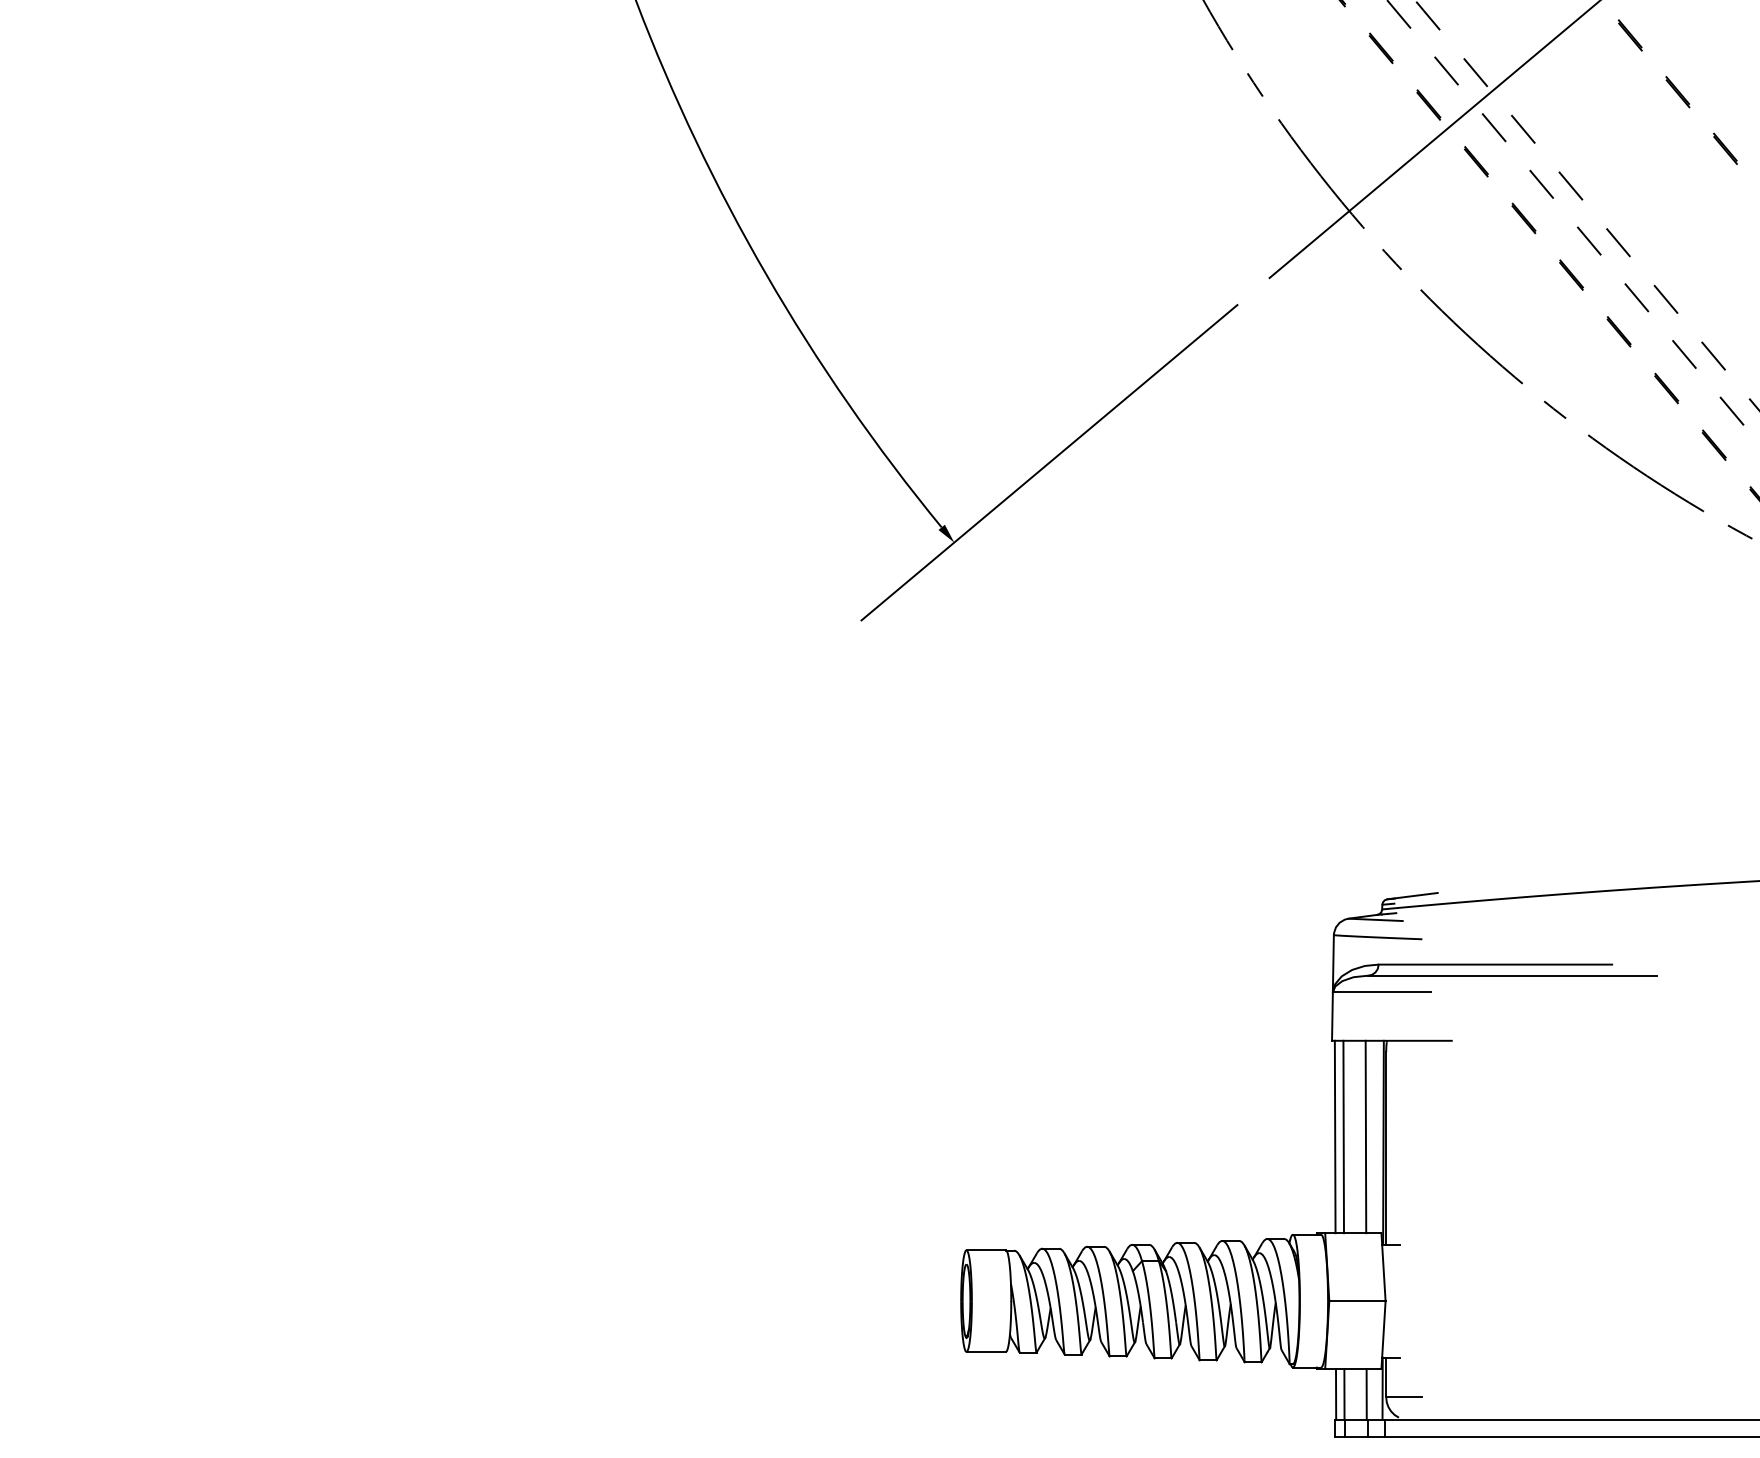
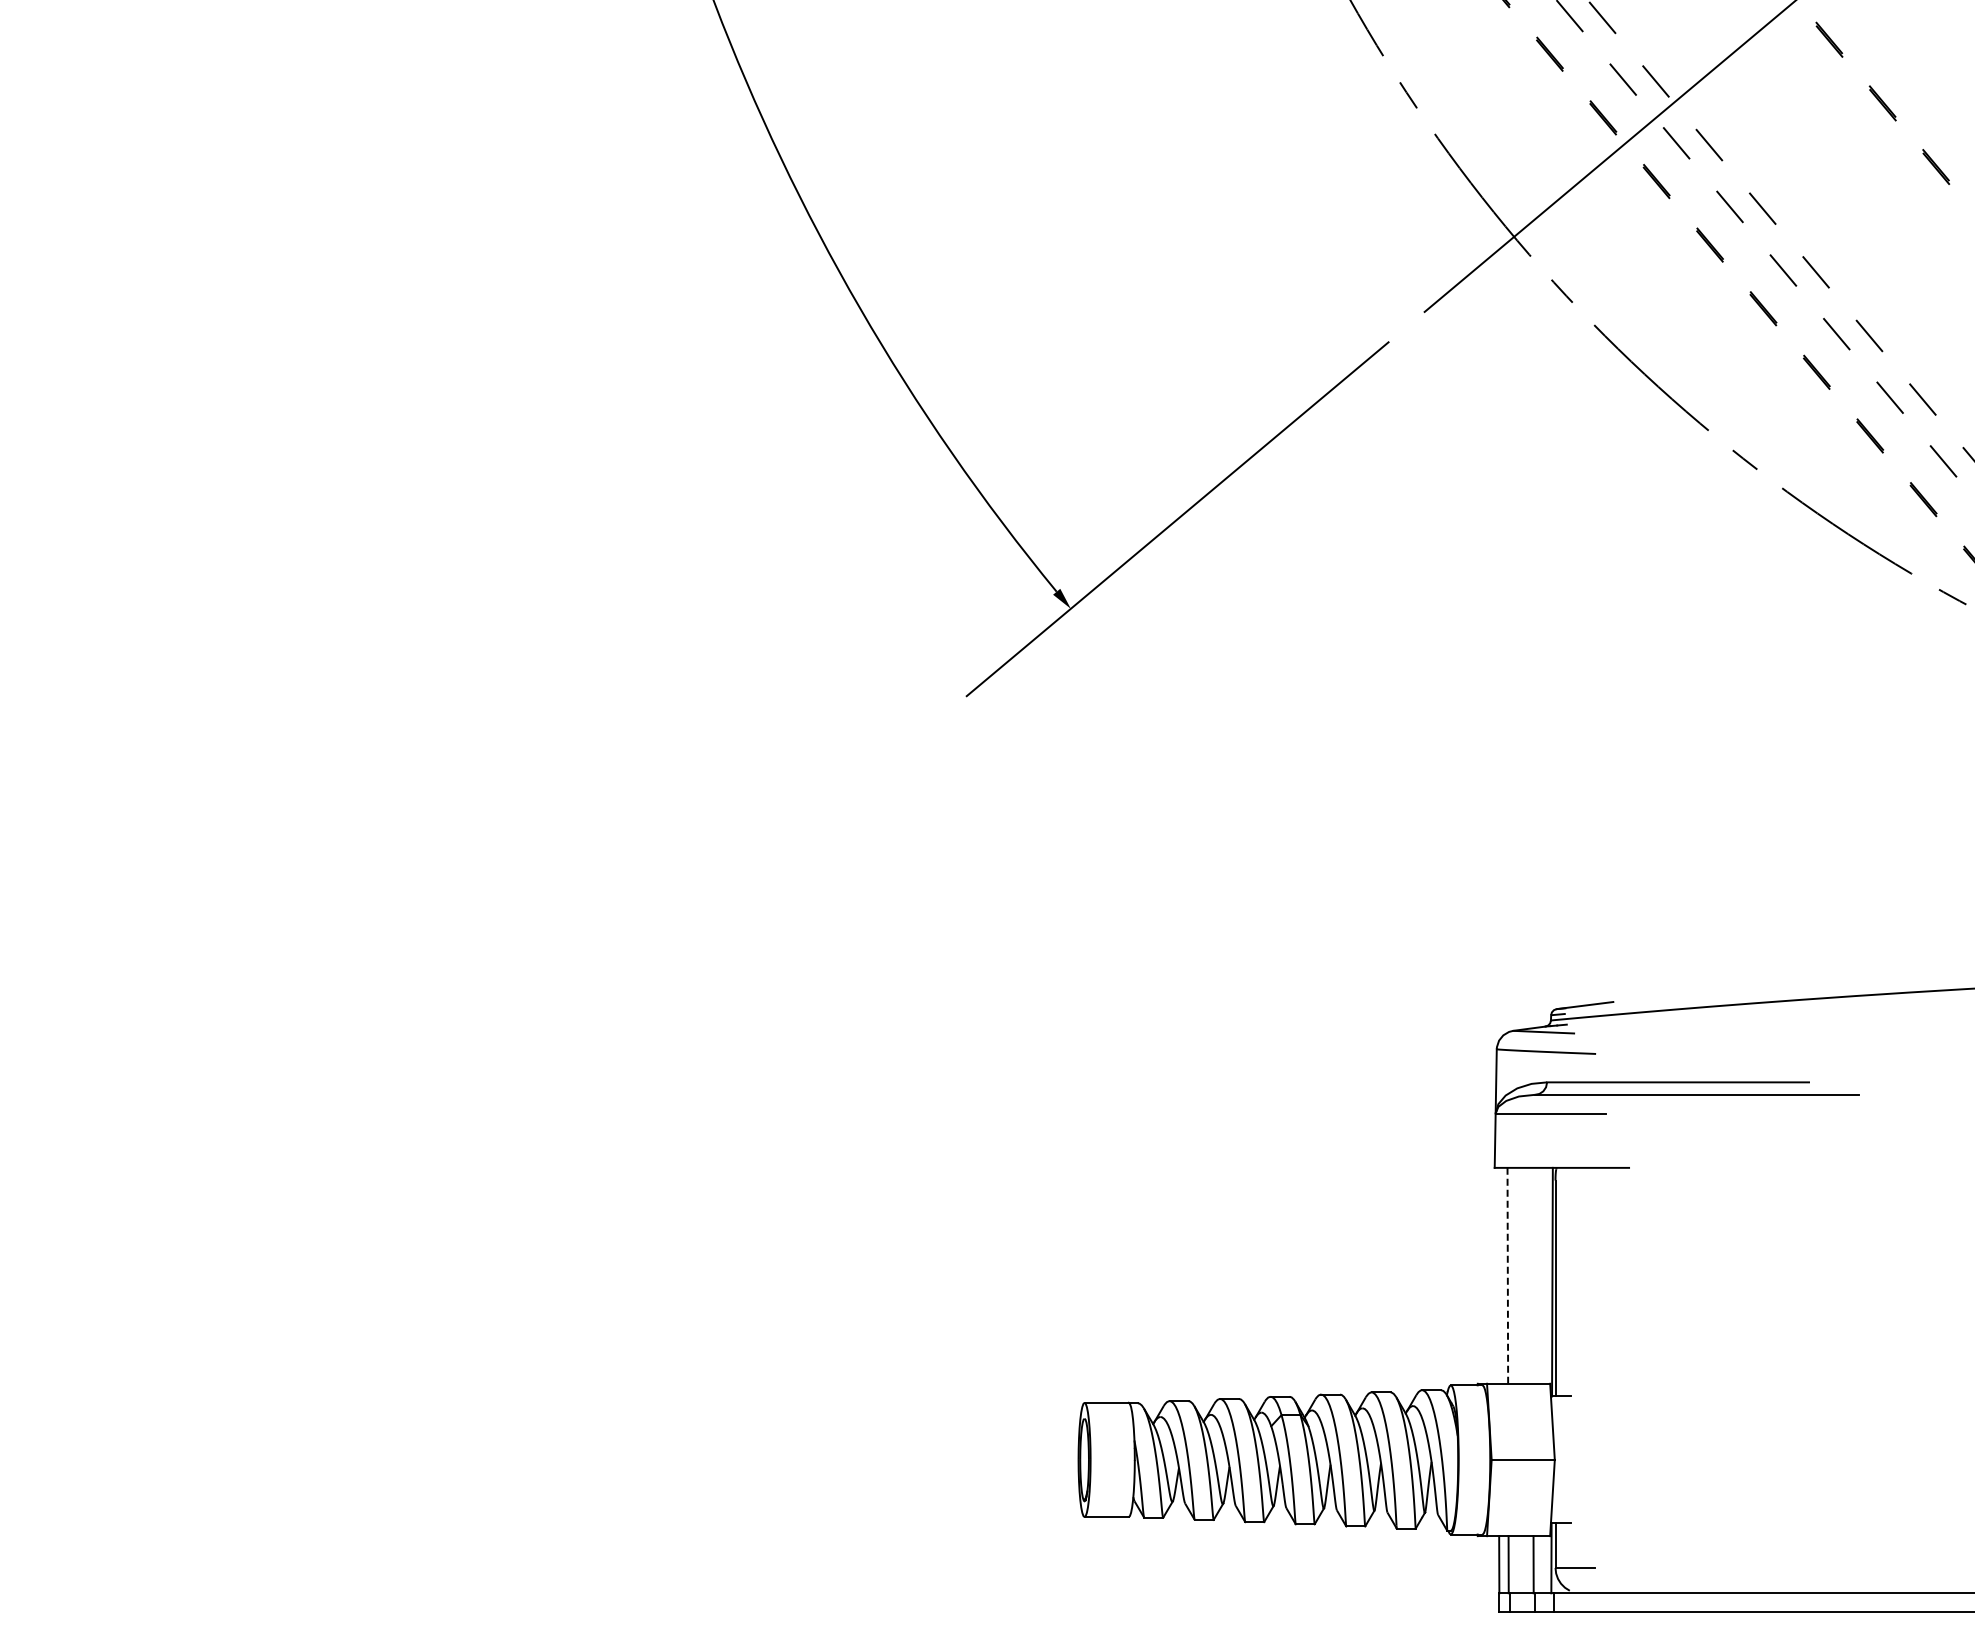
line: (1334, 1136) -> (1497, 1275), removed
line: (1343, 1136) -> (1507, 1275), solid -> dashed
line: (1365, 1136) -> (1532, 1275), removed

